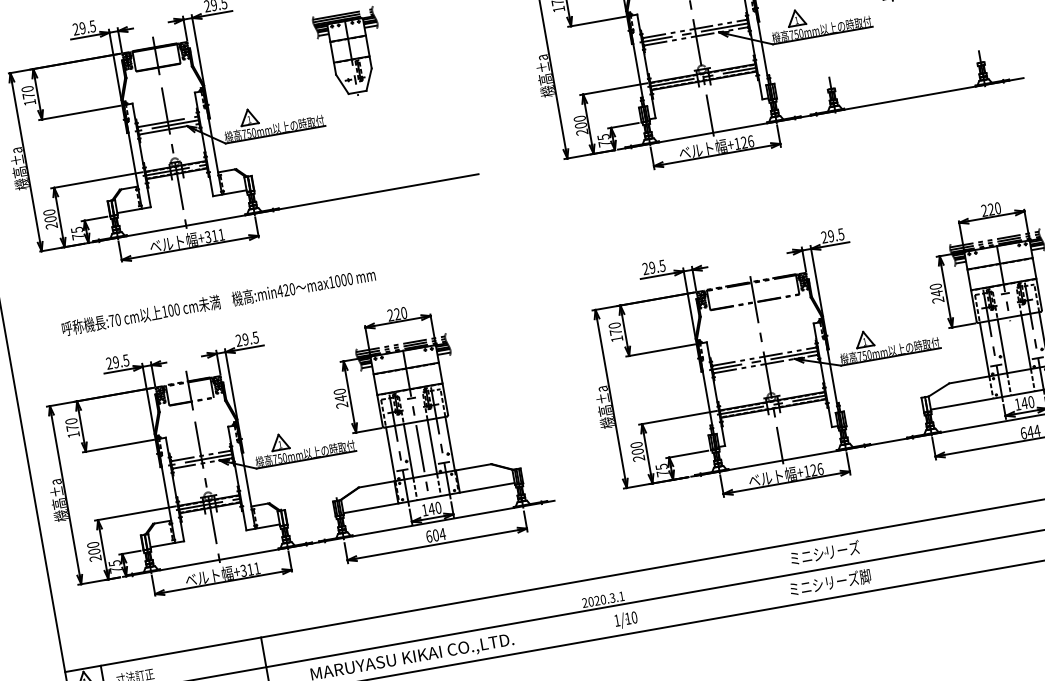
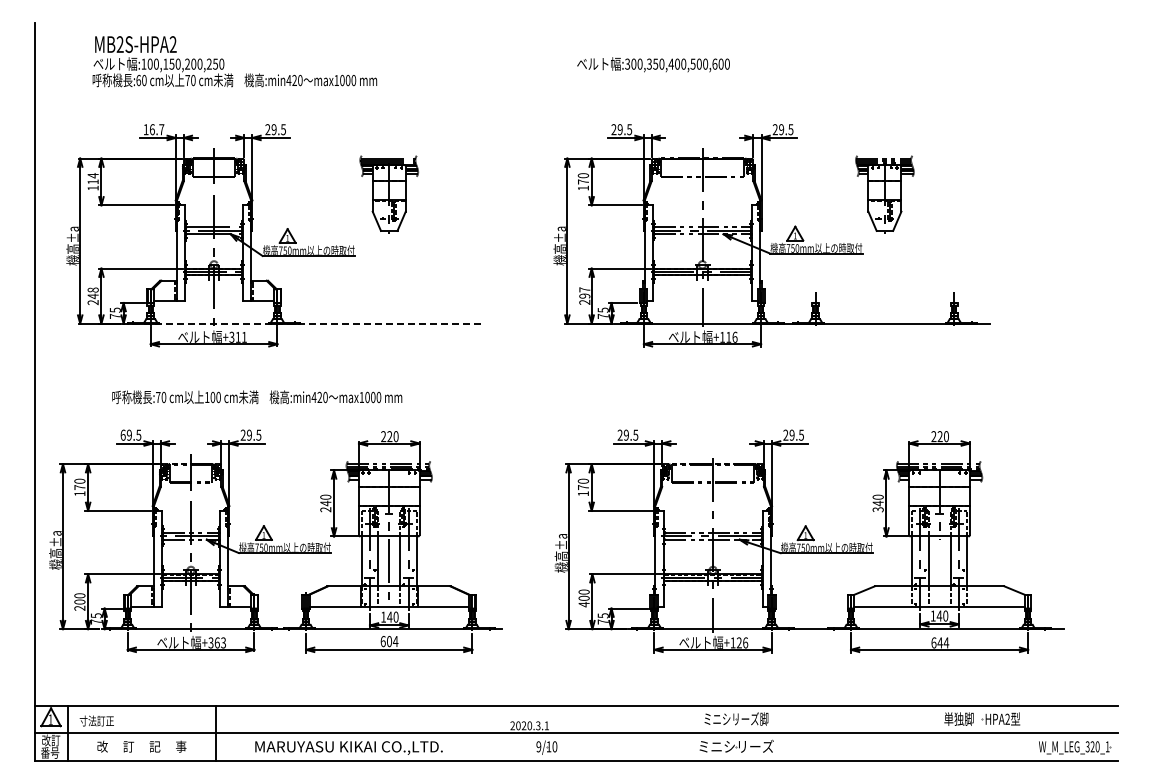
text: (83, 27) -> (153, 129), 29.5 -> 16.7
text: (27, 92) -> (92, 178), 170 -> 114
text: (579, 121) -> (584, 292), 200 -> 297
text: (743, 141) -> (728, 336), +126 -> +116
line: (283, 208) -> (304, 323), solid -> dashed
text: (49, 216) -> (92, 293), 200 -> 248
text: (938, 299) -> (878, 509), 240 -> 340
text: (219, 302) -> (257, 397), moved
text: (108, 362) -> (122, 434), 29.5 -> 69.5
text: (638, 458) -> (583, 604), 200 -> 400
text: (825, 552) -> (736, 718), ミニシリーズ -> ミニシリーズ脚
text: (252, 568) -> (219, 642), +311 -> +363
text: (830, 582) -> (736, 746), ミニシリーズ脚 -> ミニシリーズ
text: (616, 620) -> (538, 746), 1/10 -> 9/10

